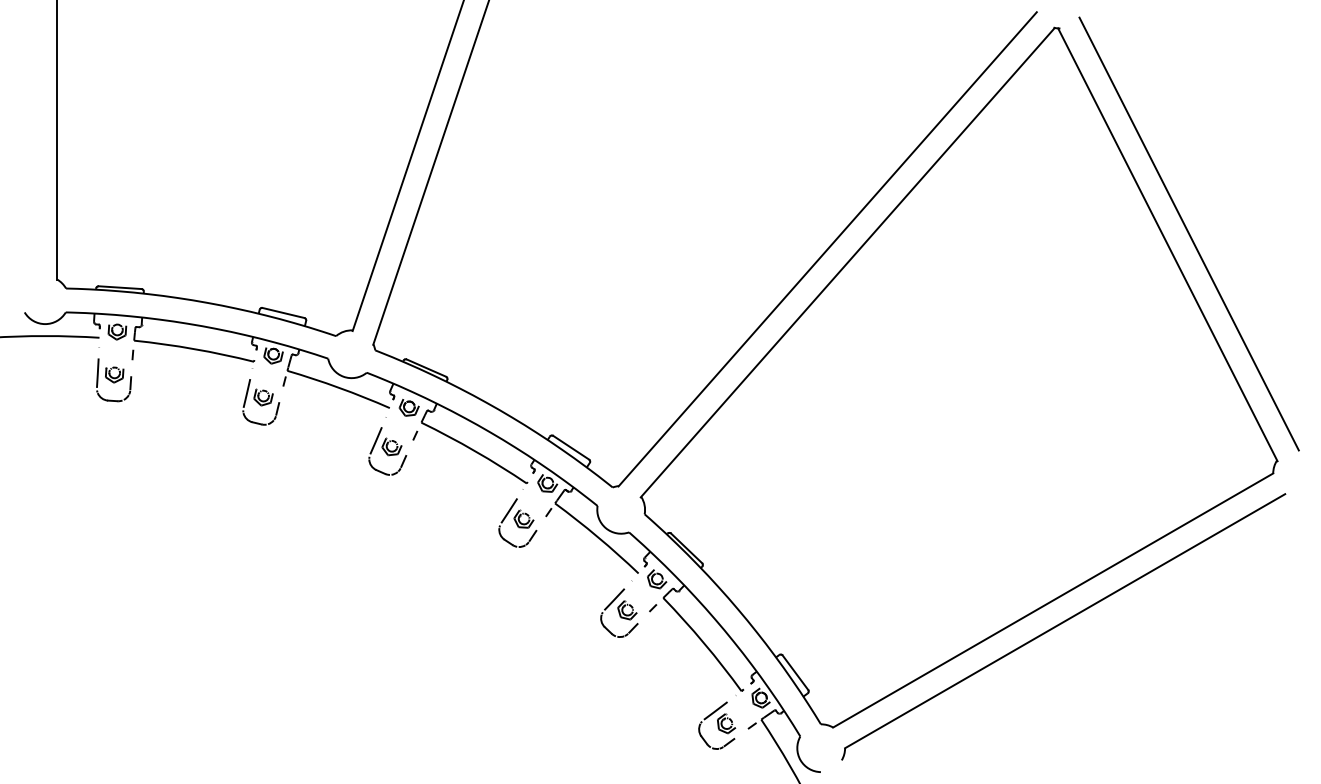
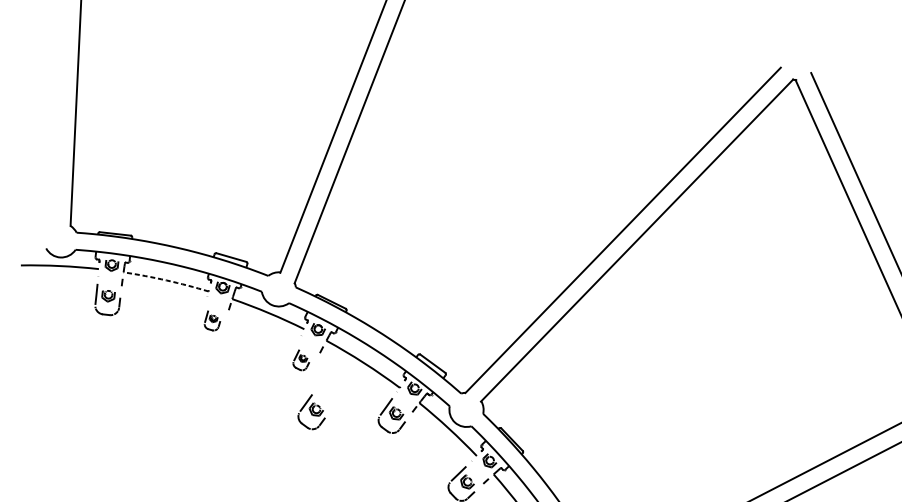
arc: (194, 349) -> (166, 280), solid -> dashed
part: (261, 402) -> (212, 320), size x0.6
part: (387, 451) -> (301, 360), size x0.6
part: (405, 522) -> (311, 411), added

